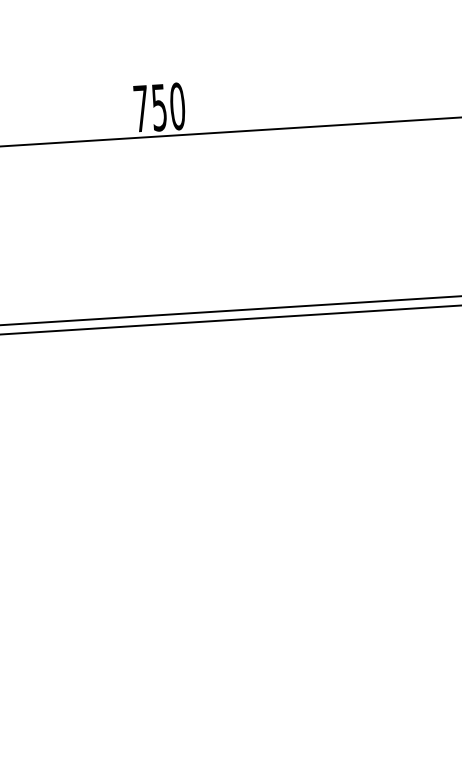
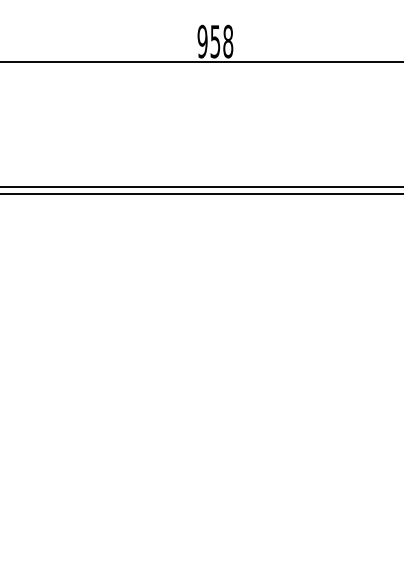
text: (159, 107) -> (215, 41), 750 -> 958

